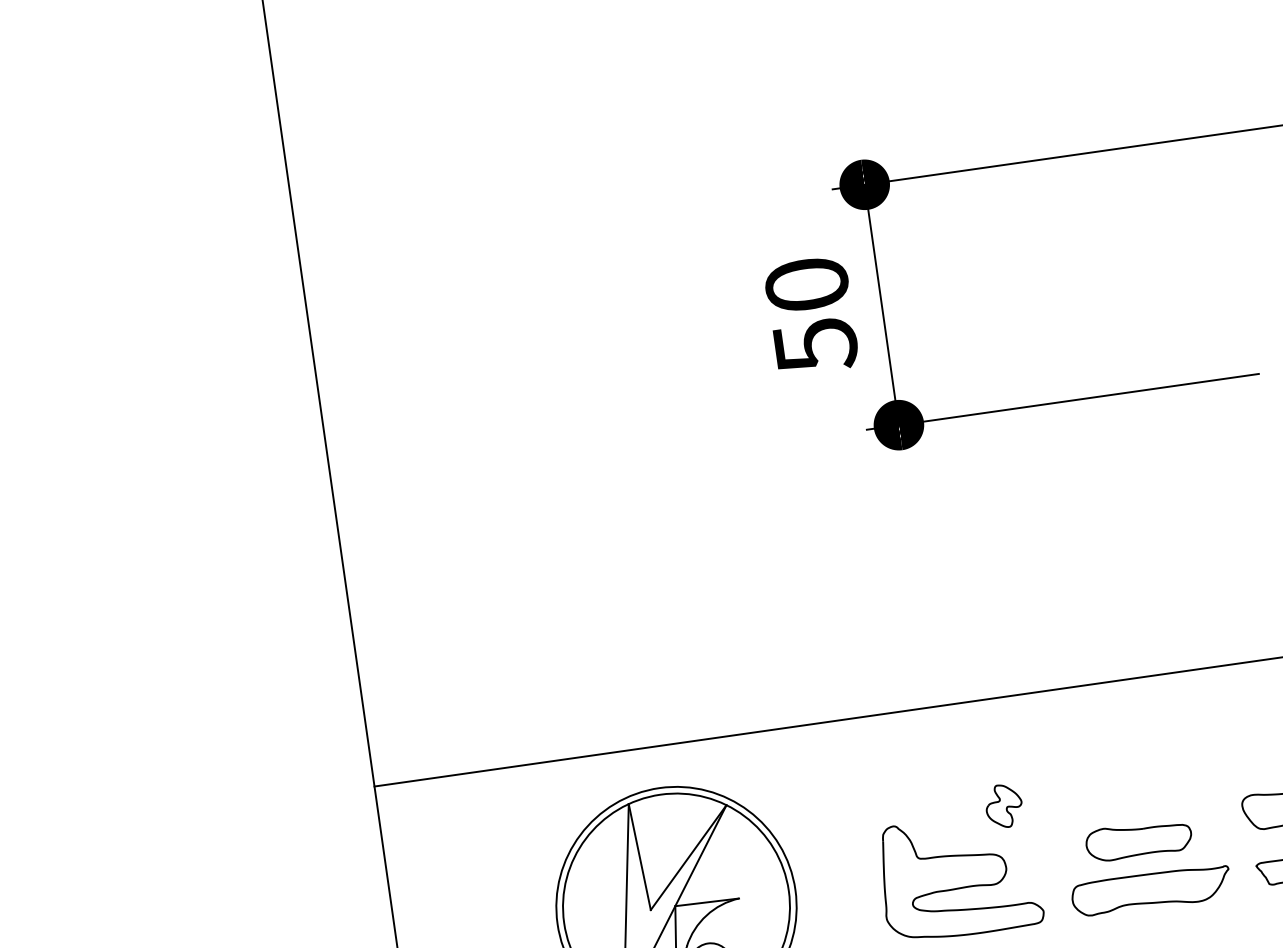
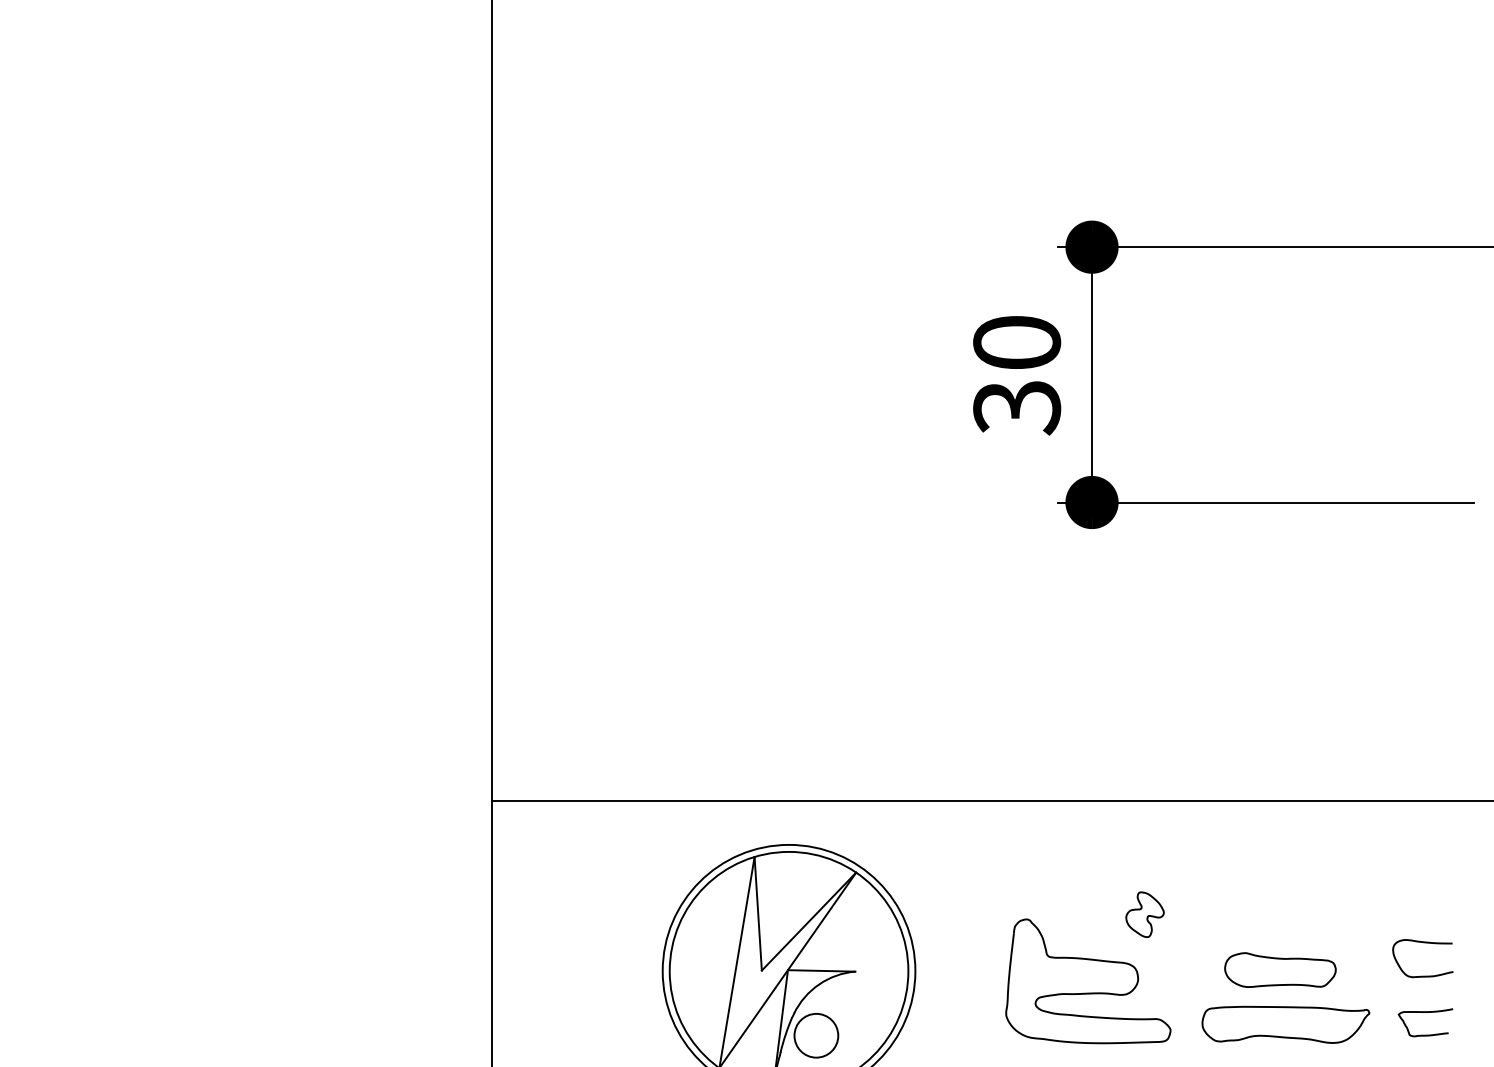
text: (815, 346) -> (1016, 408), 50 -> 30

